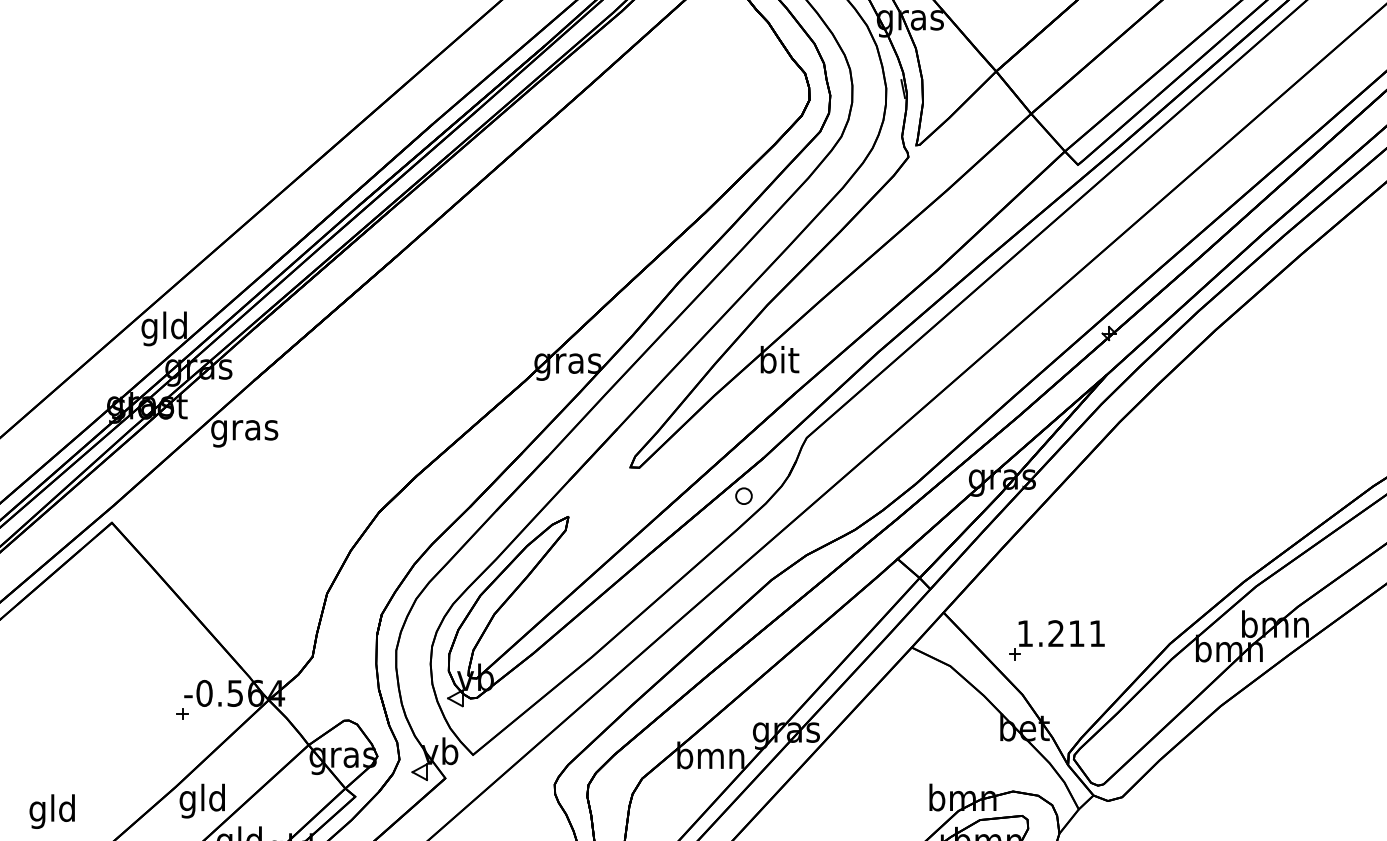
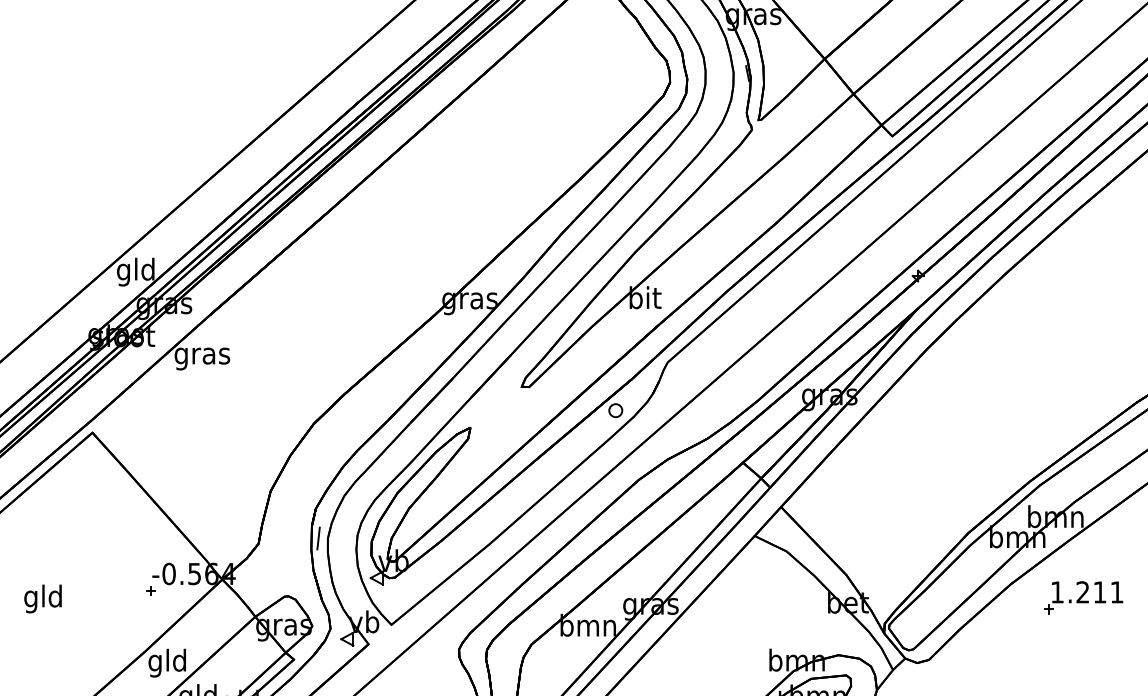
part: (1056, 640) -> (1083, 598), moved
line: (384, 650) -> (318, 538), added
text: (51, 811) -> (42, 598), moved

